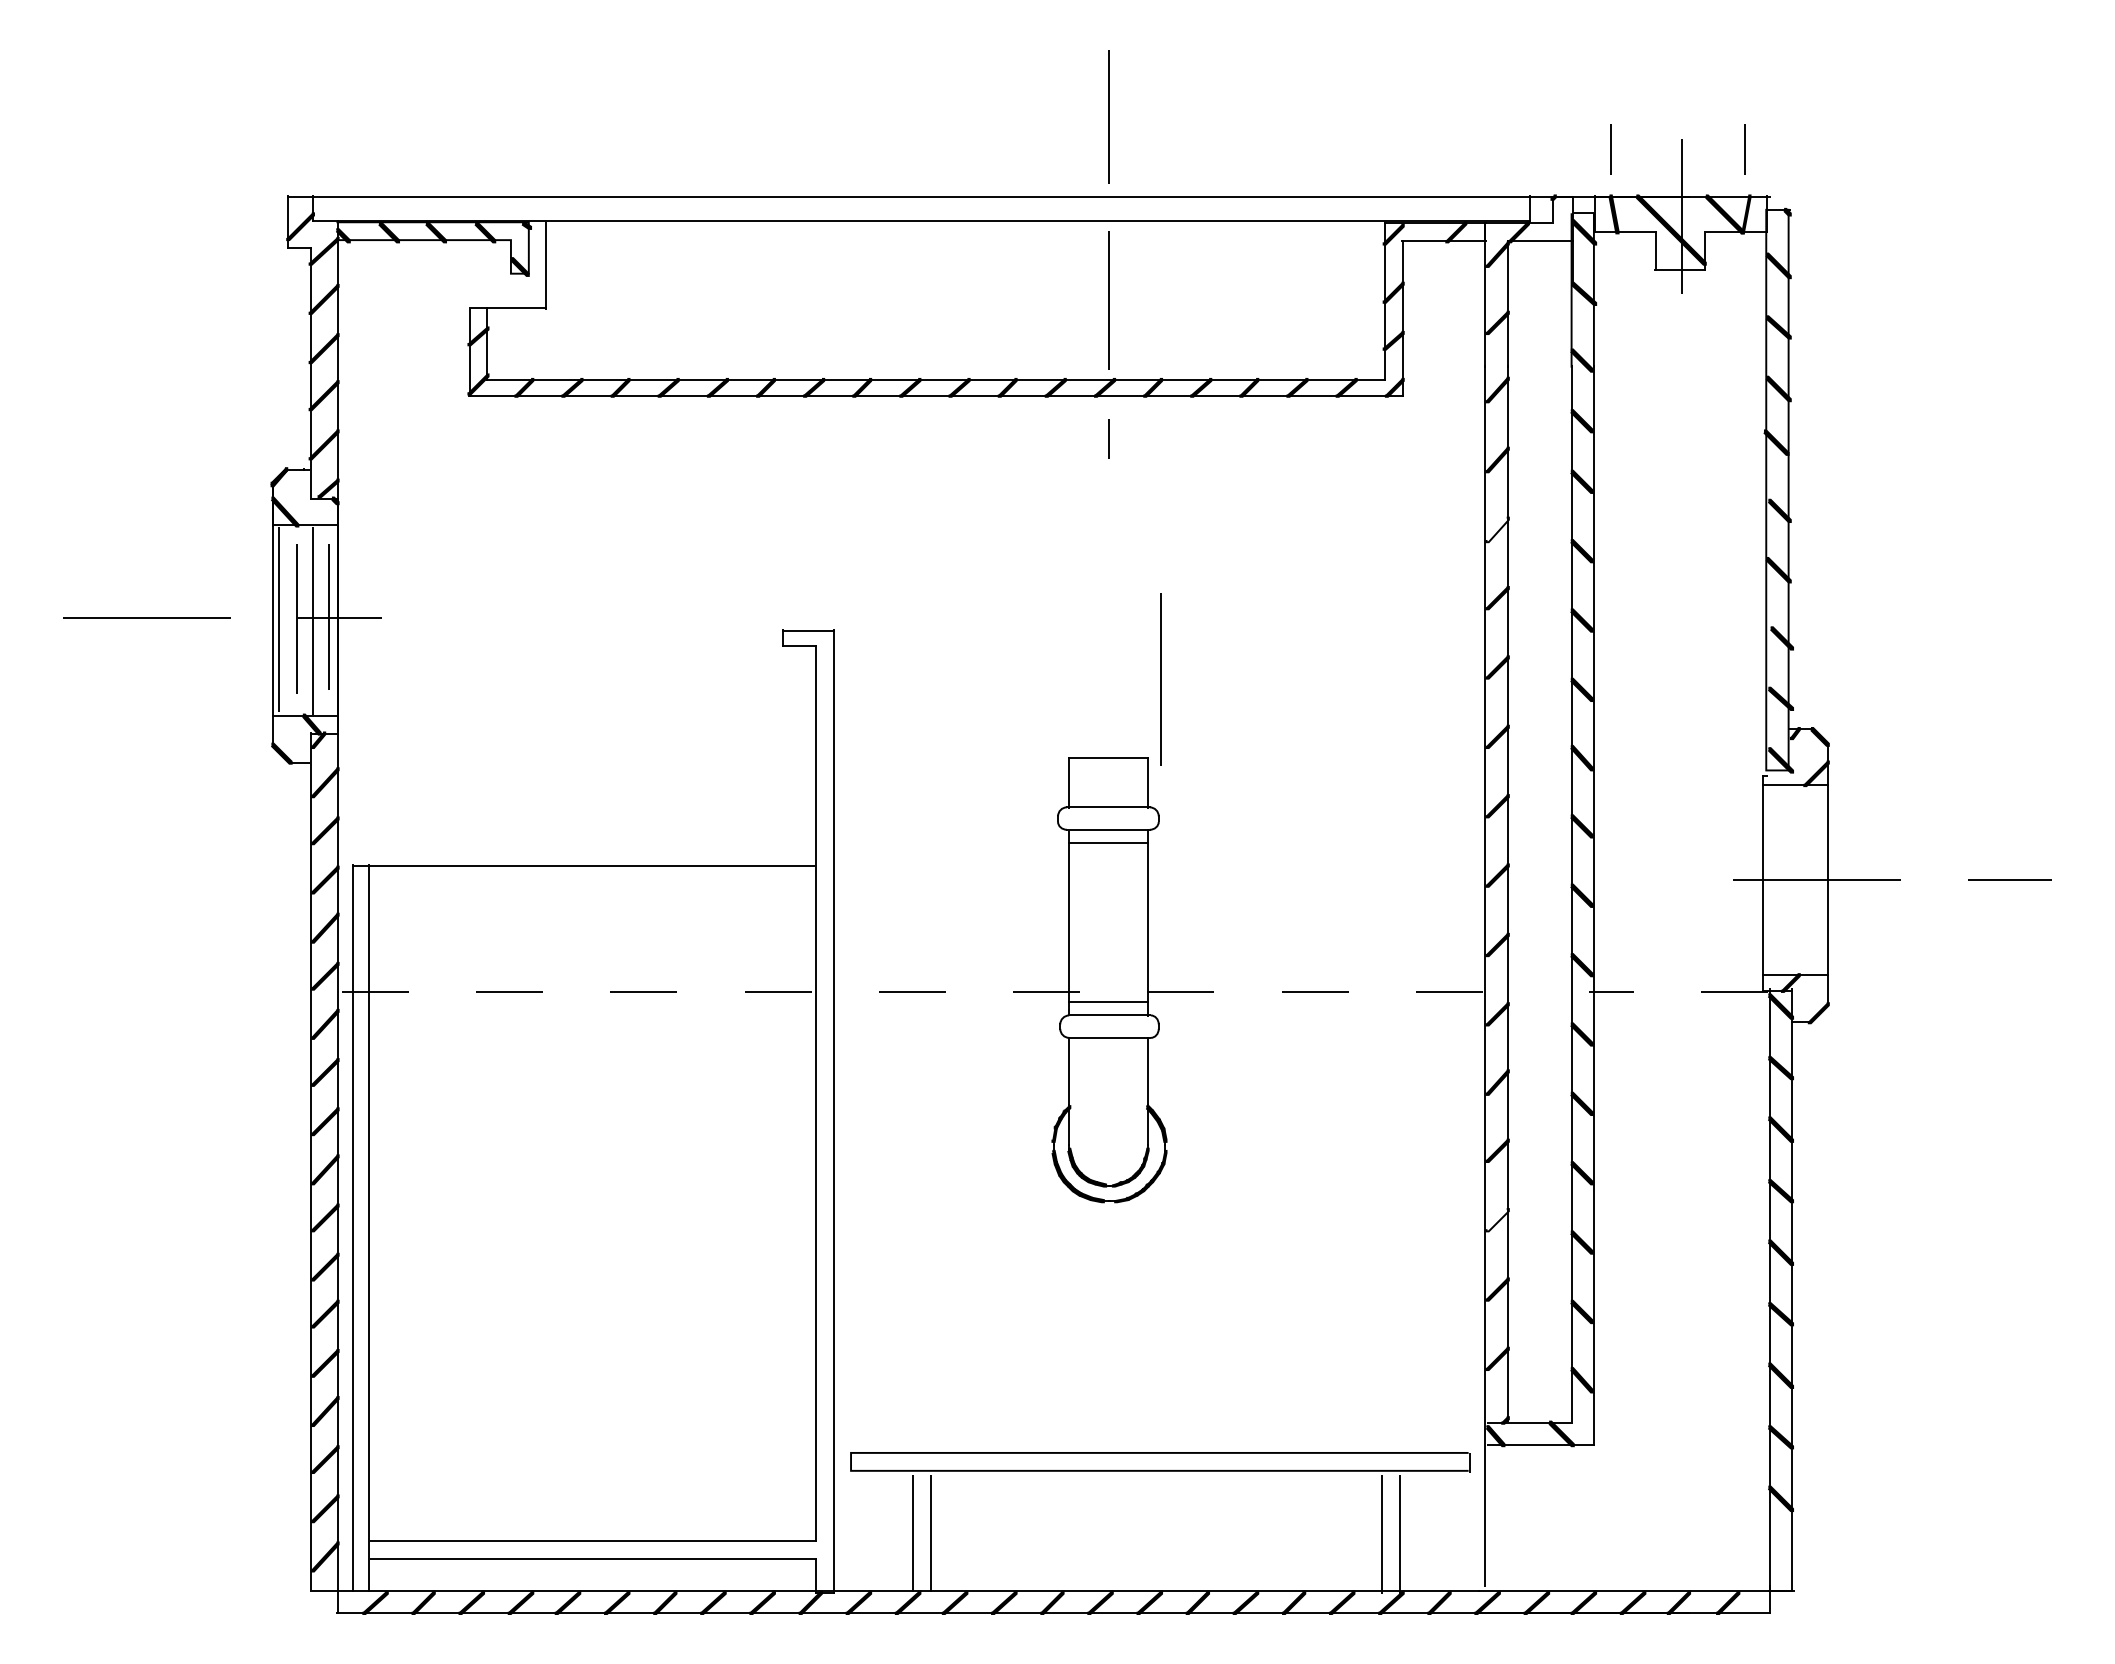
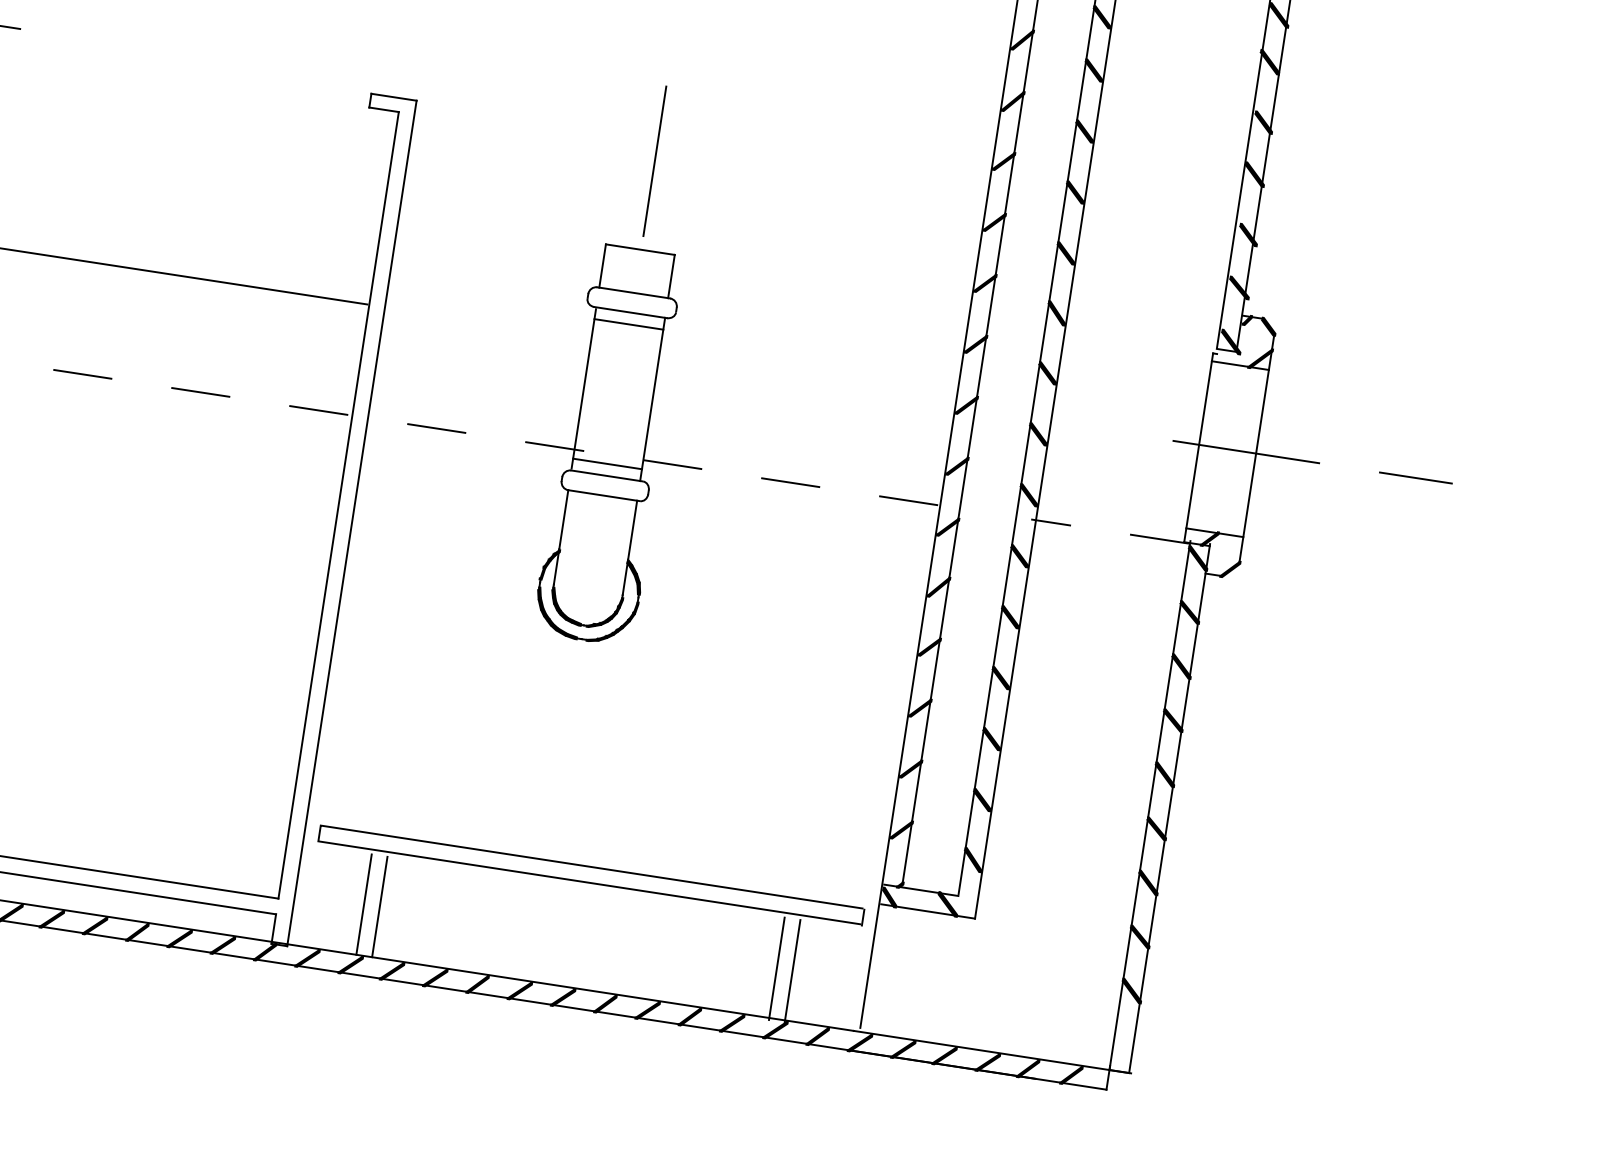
fill: (1497, 529) -> (1013, 101), added
line: (1160, 679) -> (653, 161), moved
fill: (1497, 1220) -> (920, 708), added

